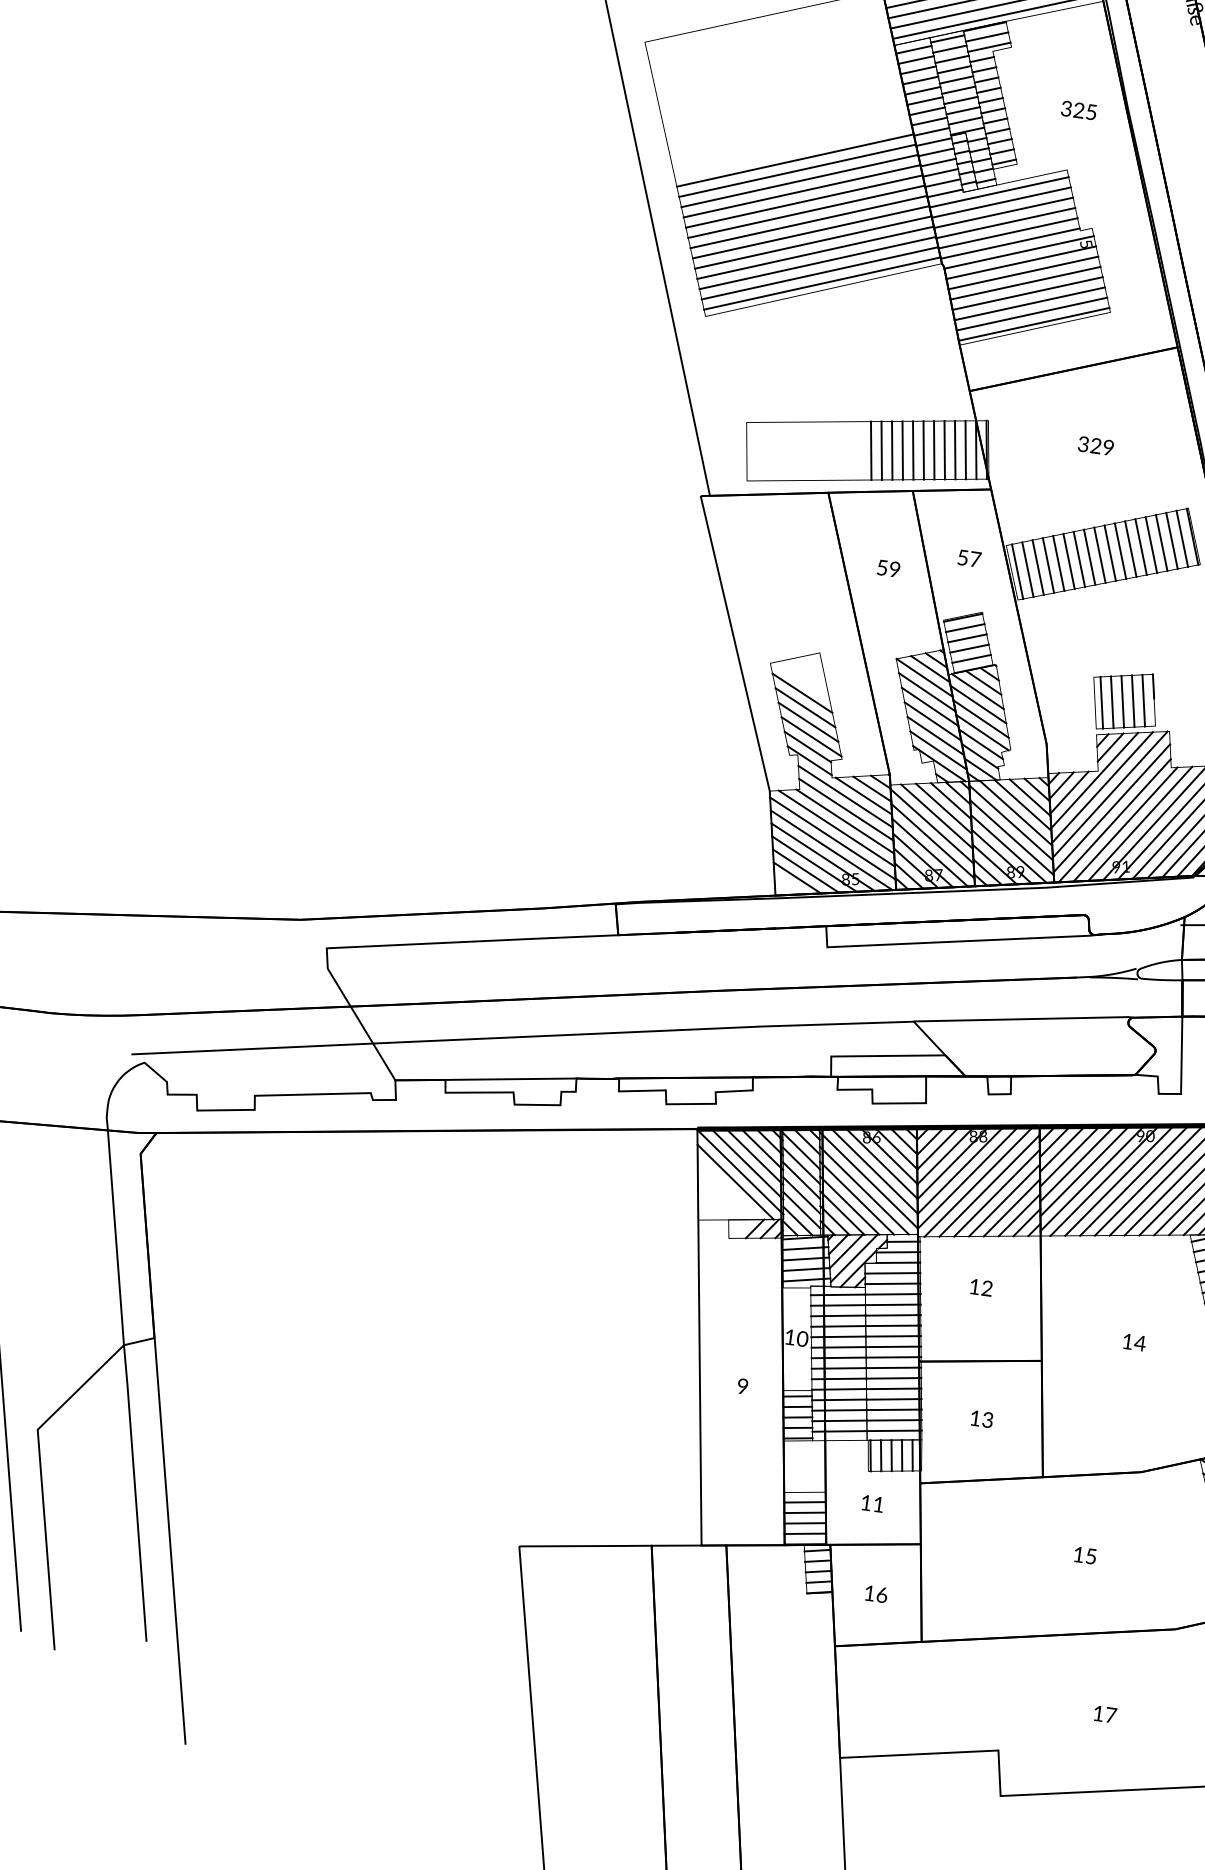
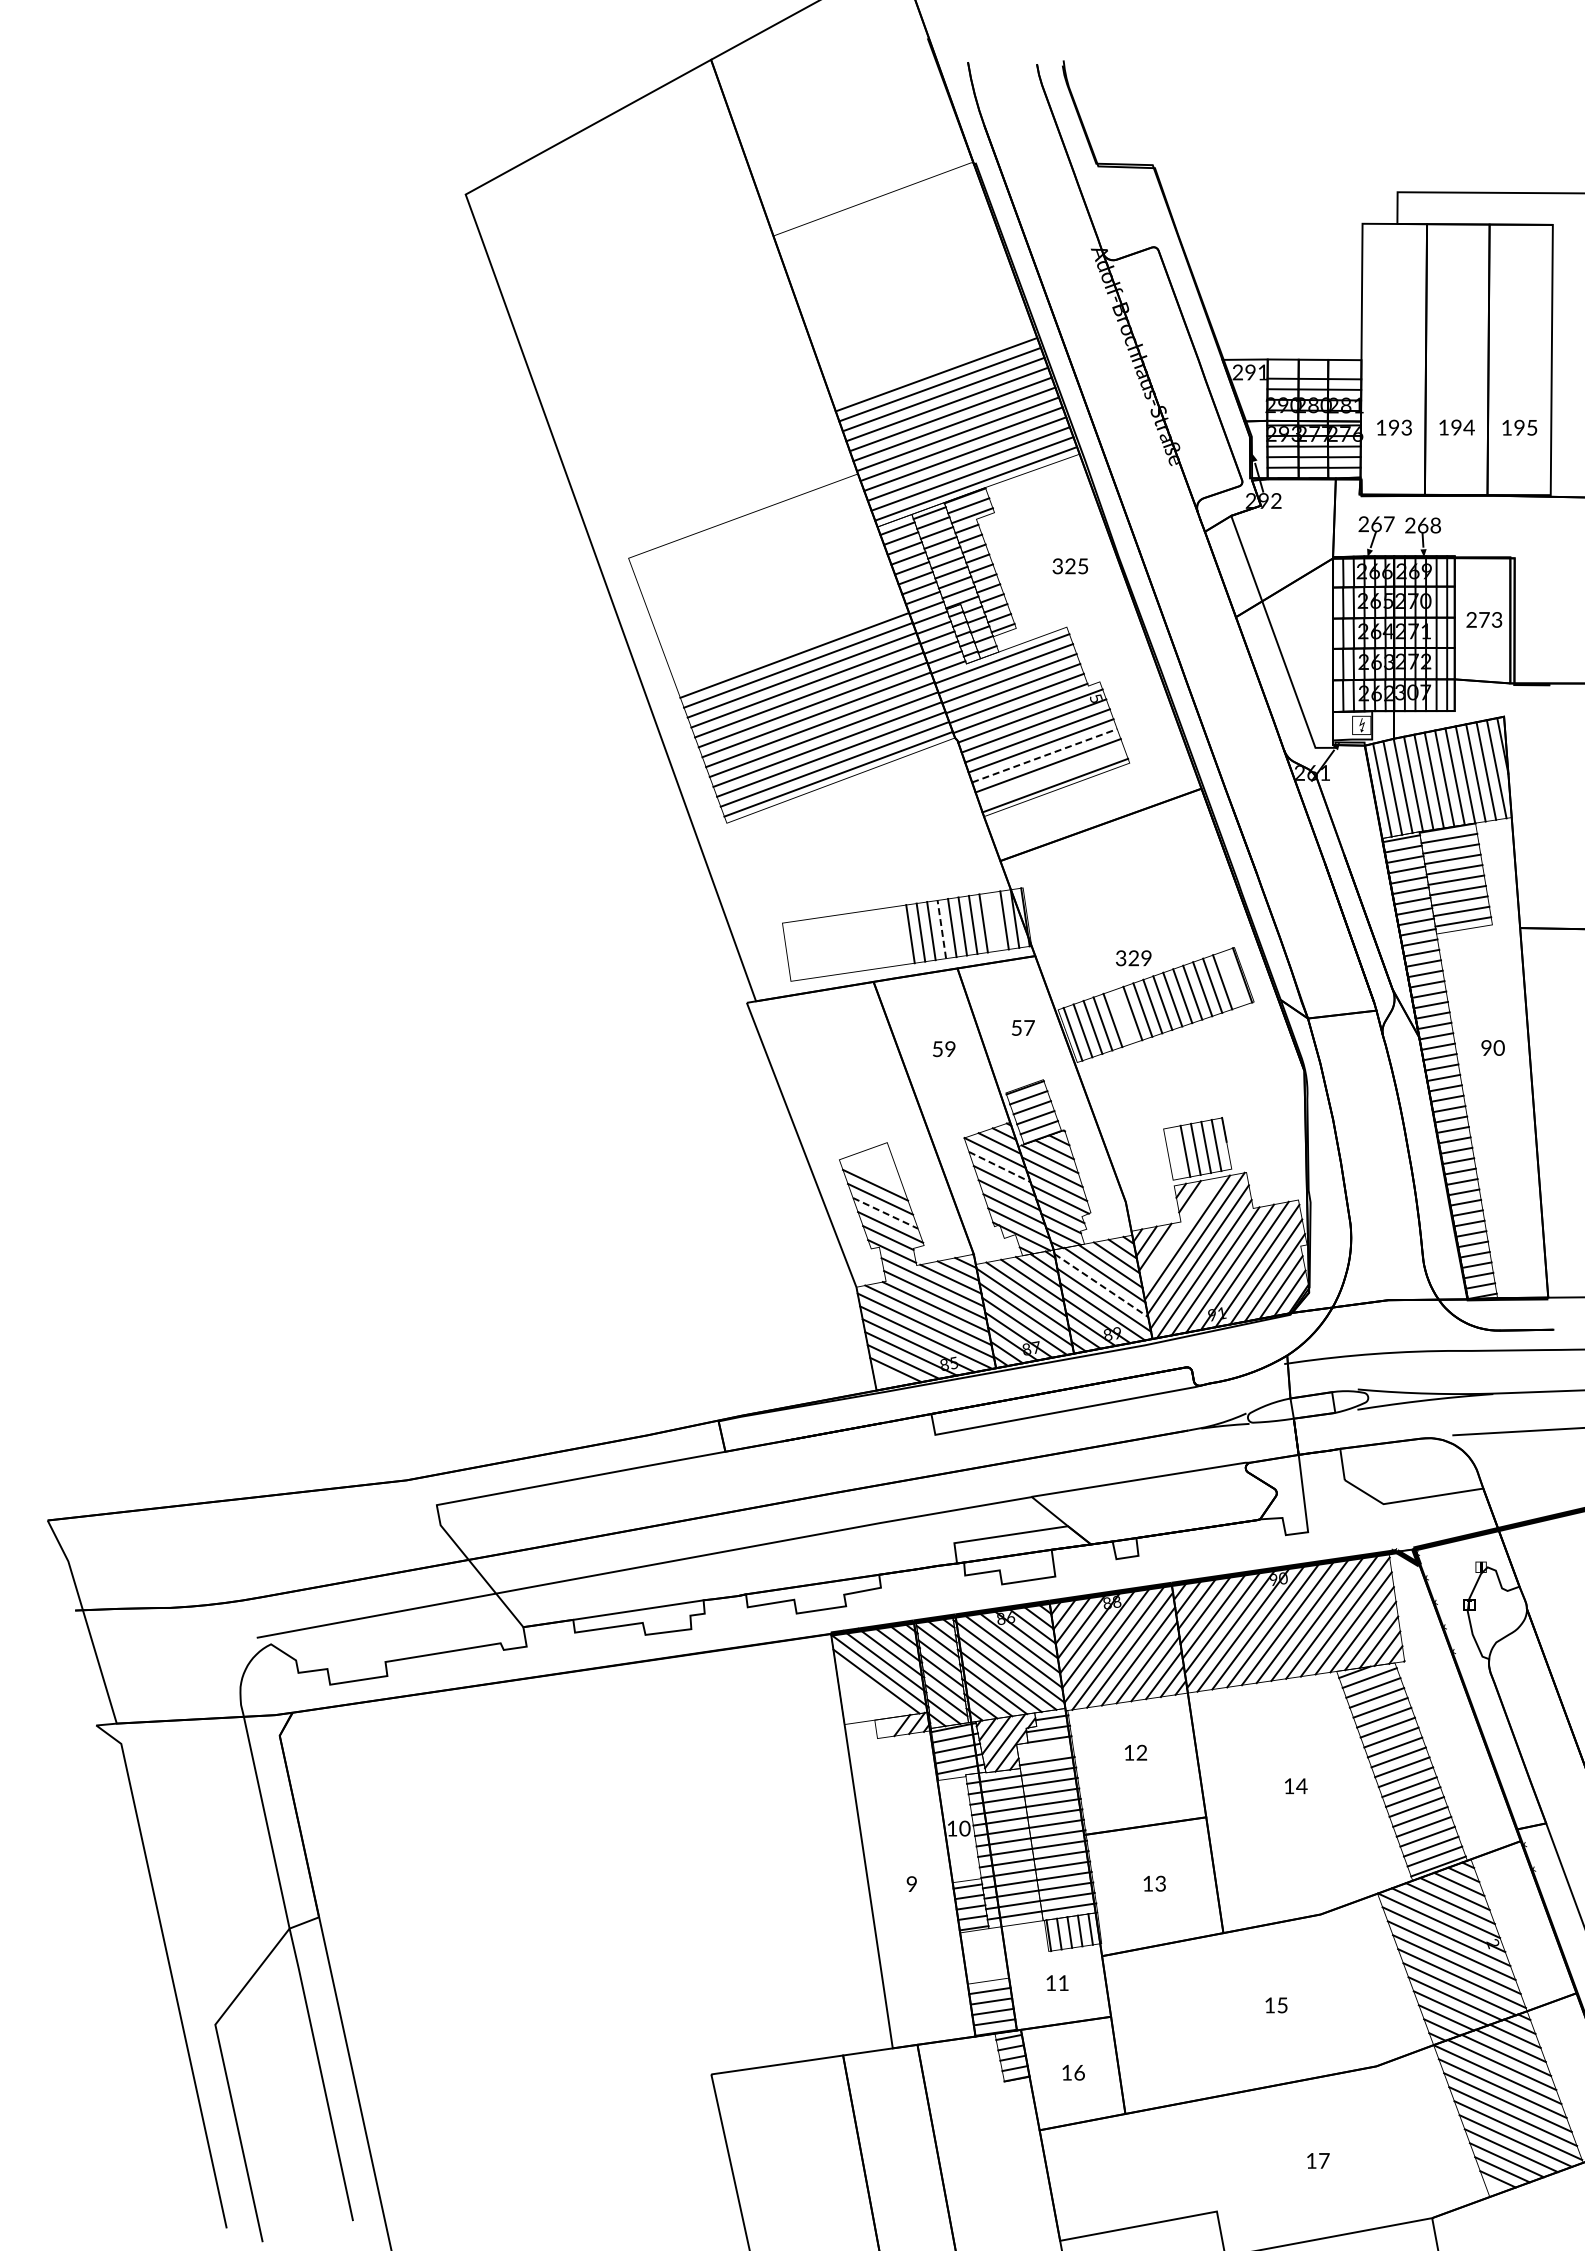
line: (1028, 293) -> (1045, 755), solid -> dashed
line: (1031, 313) -> (1051, 775), removed
text: (1095, 446) -> (1133, 958), moved
line: (954, 449) -> (993, 921), removed
line: (902, 450) -> (941, 929), solid -> dashed
line: (1182, 538) -> (1232, 978), removed
line: (1068, 560) -> (1122, 1016), removed
line: (927, 692) -> (1000, 1167), solid -> dashed
line: (1101, 701) -> (1174, 1152), removed
line: (808, 722) -> (885, 1213), solid -> dashed
line: (1094, 780) -> (1178, 1231), removed
line: (1011, 822) -> (1101, 1285), solid -> dashed
line: (892, 1273) -> (1045, 1750), removed

